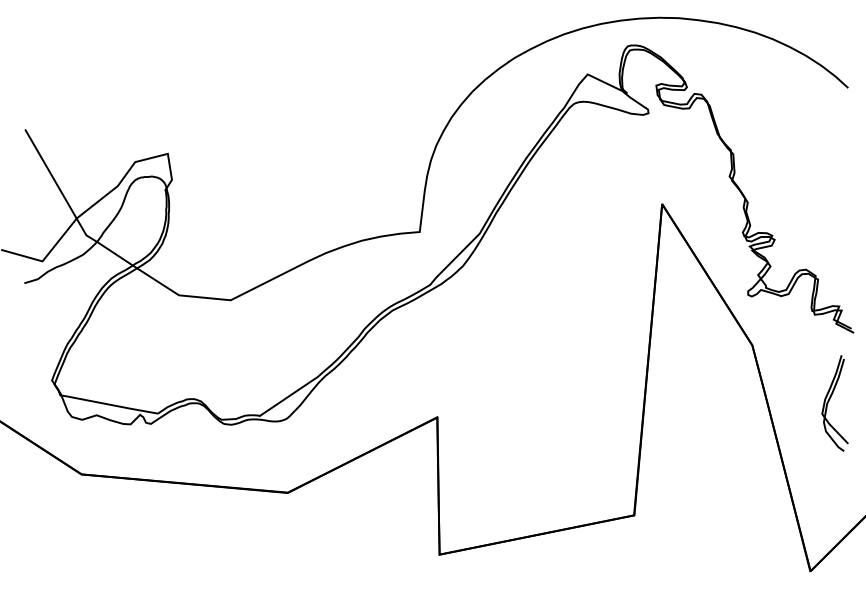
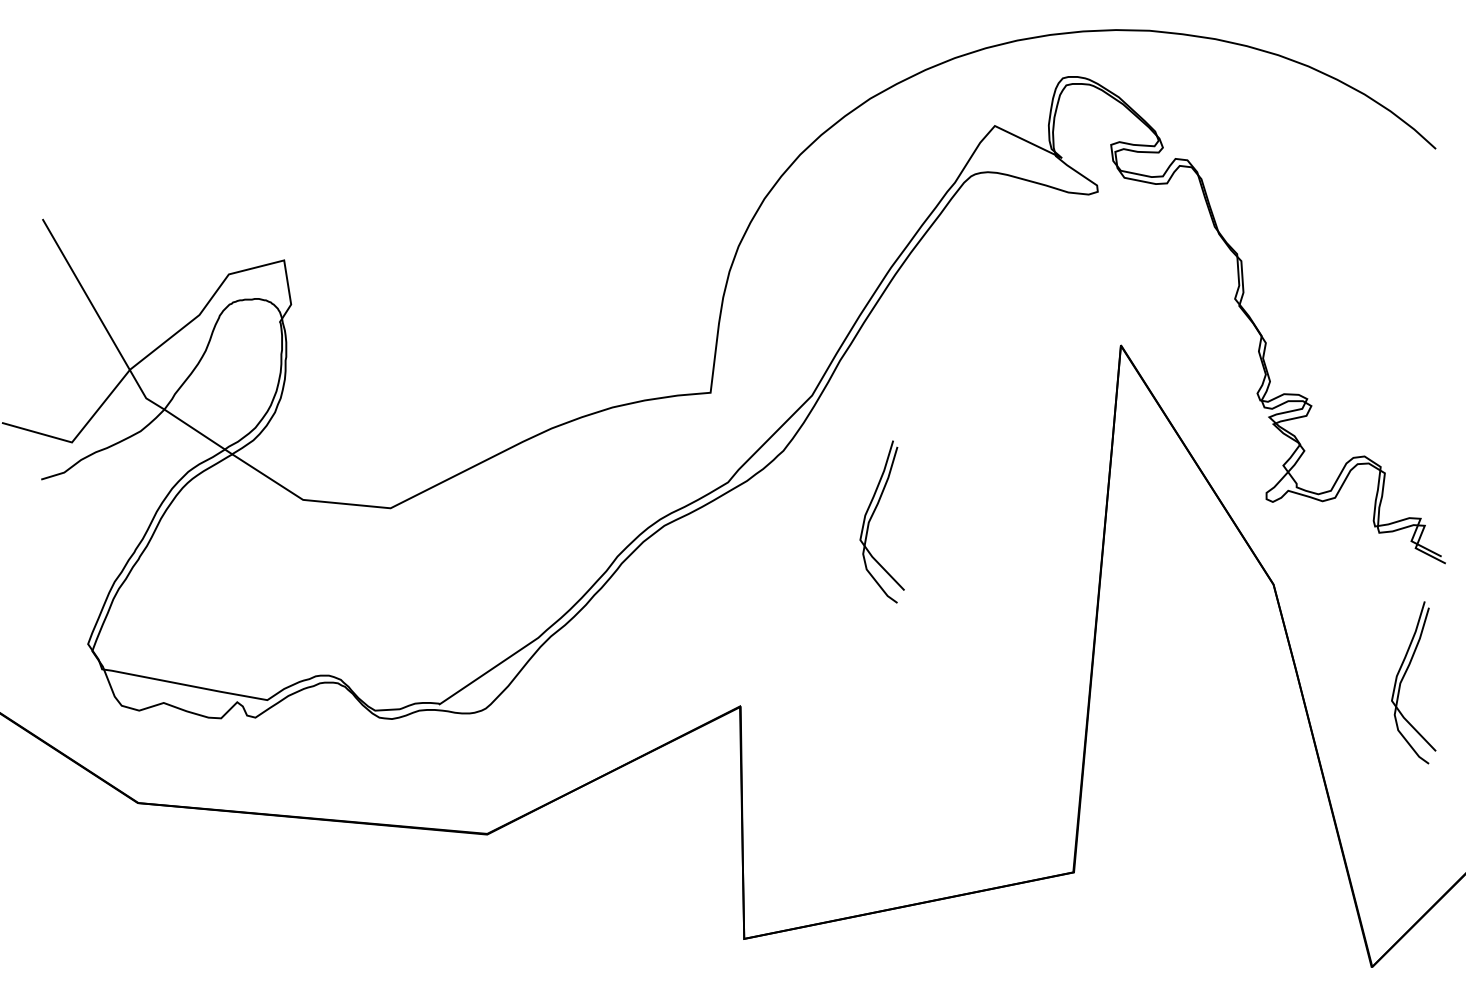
part: (520, 308) -> (881, 522), added

